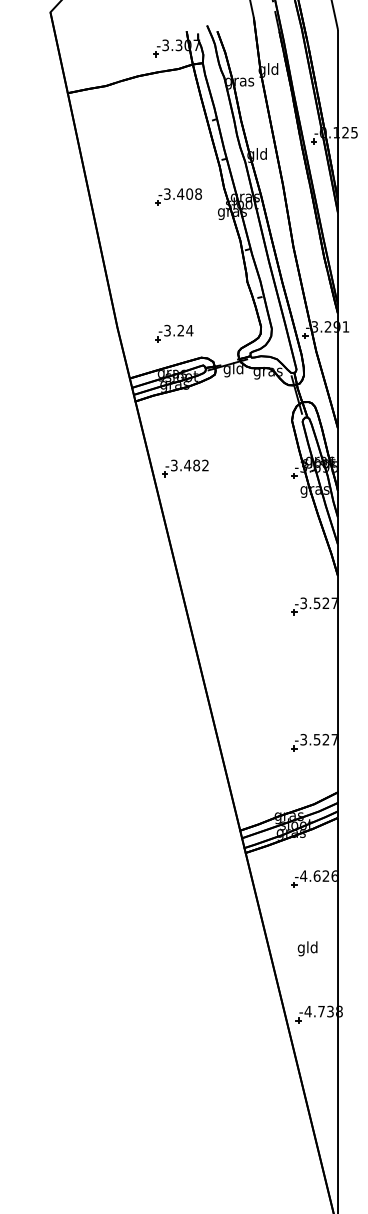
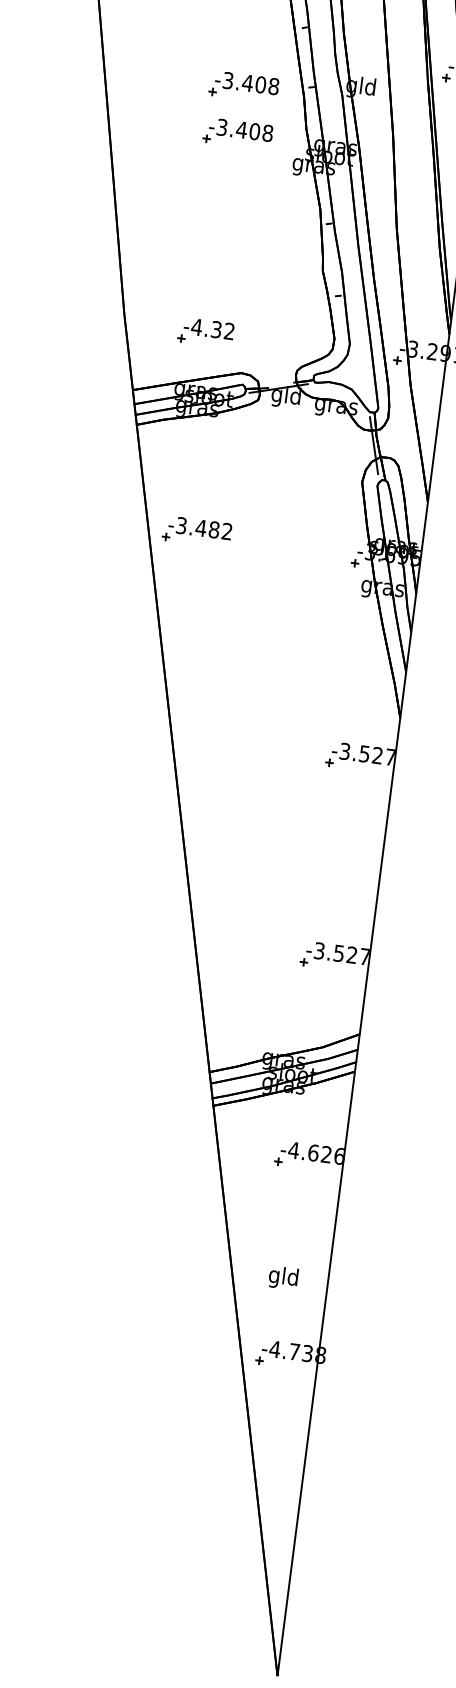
part: (178, 164) -> (244, 86), added
text: (178, 330) -> (213, 329), -3.24 -> -4.32
text: (307, 948) -> (283, 1277), moved

